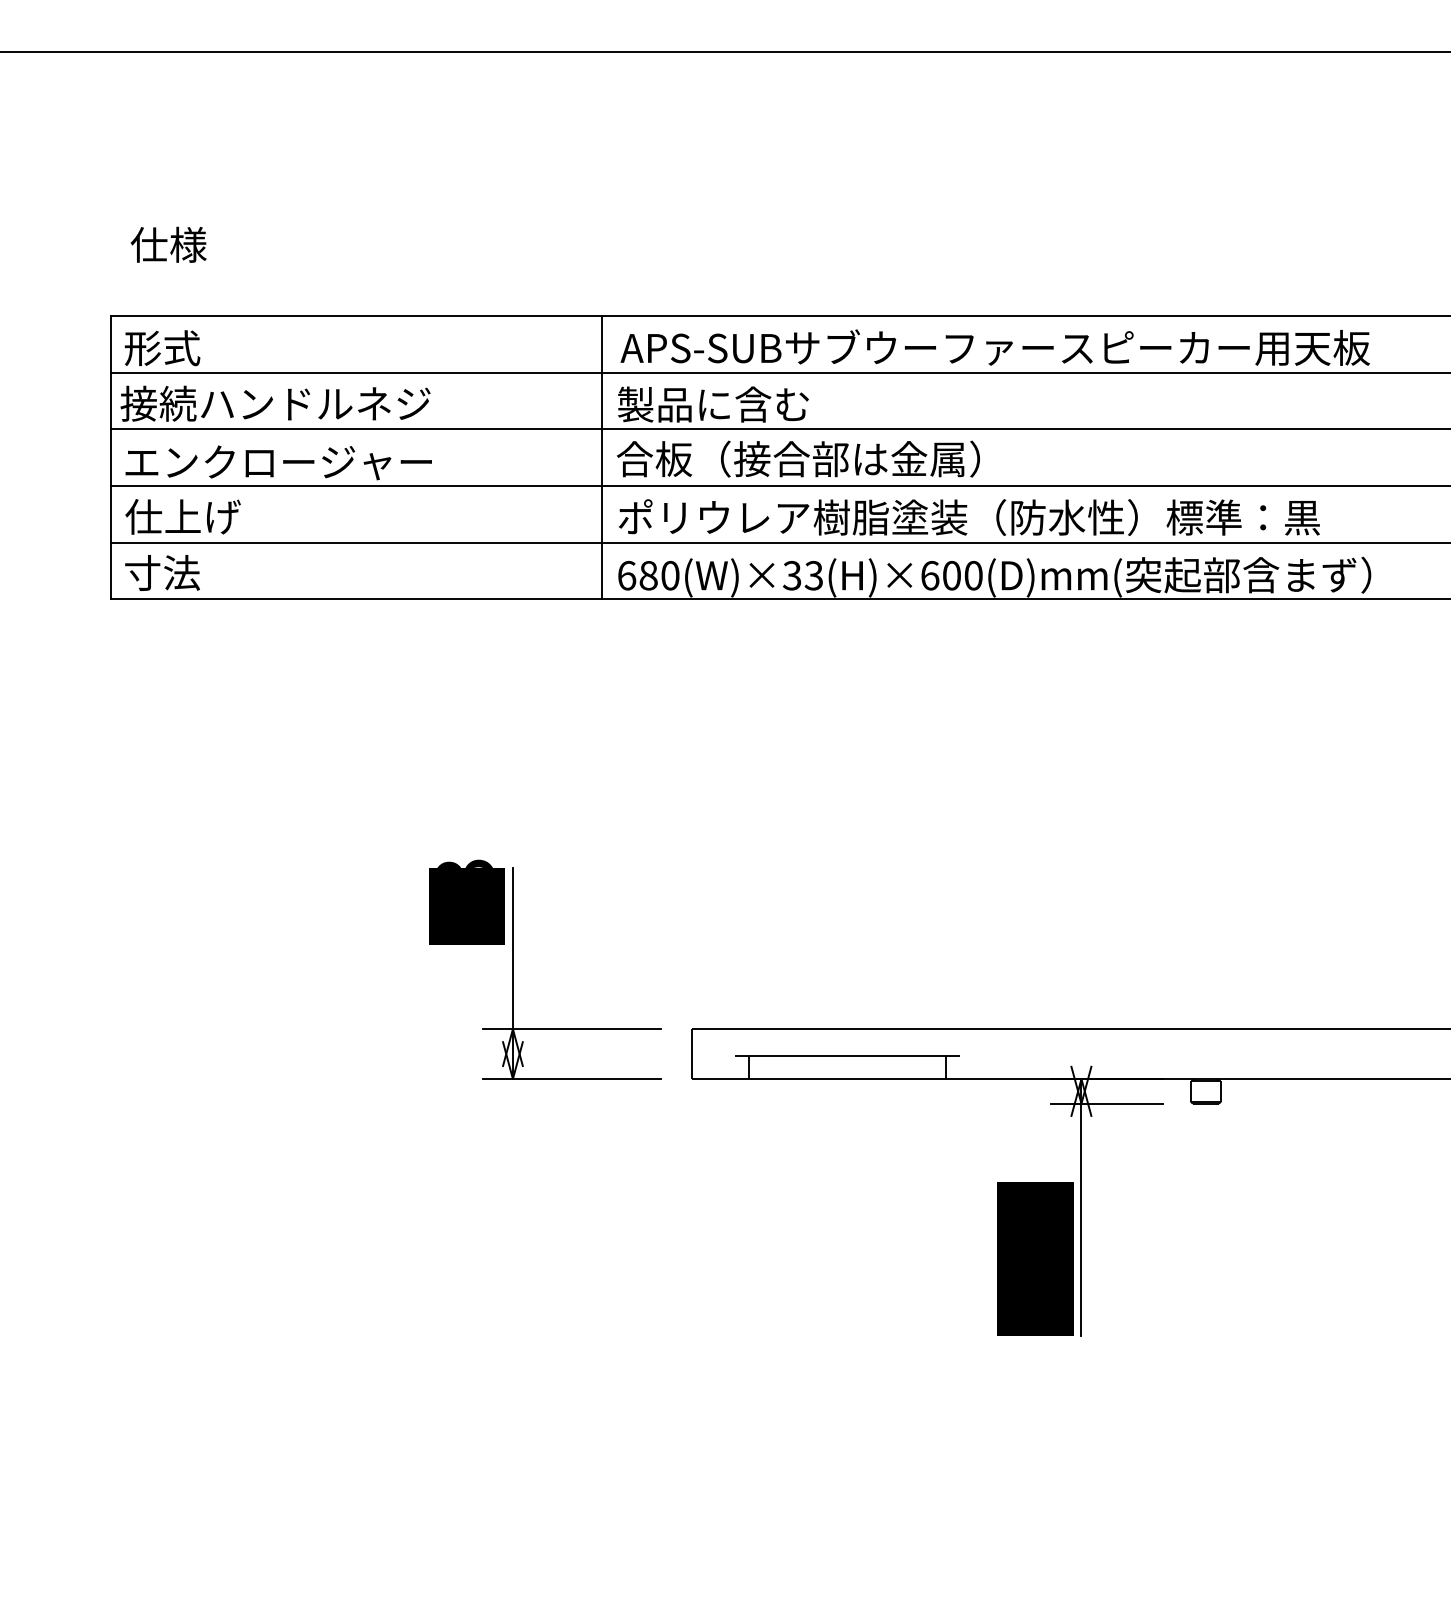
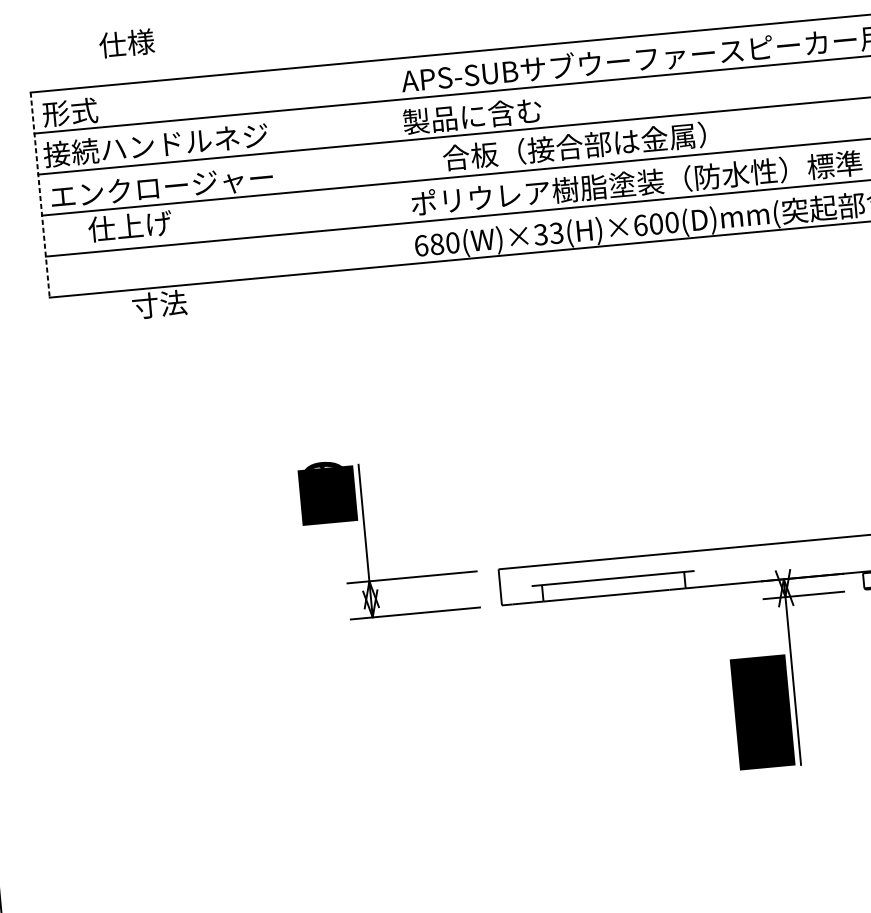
text: (168, 244) -> (126, 43), moved
line: (110, 457) -> (40, 194), solid -> dashed
line: (602, 457) -> (395, 161), removed
text: (797, 458) -> (573, 146), moved
text: (182, 516) -> (129, 226), moved
text: (162, 572) -> (159, 304), moved
text: (464, 863) -> (323, 464), 33 -> 49

